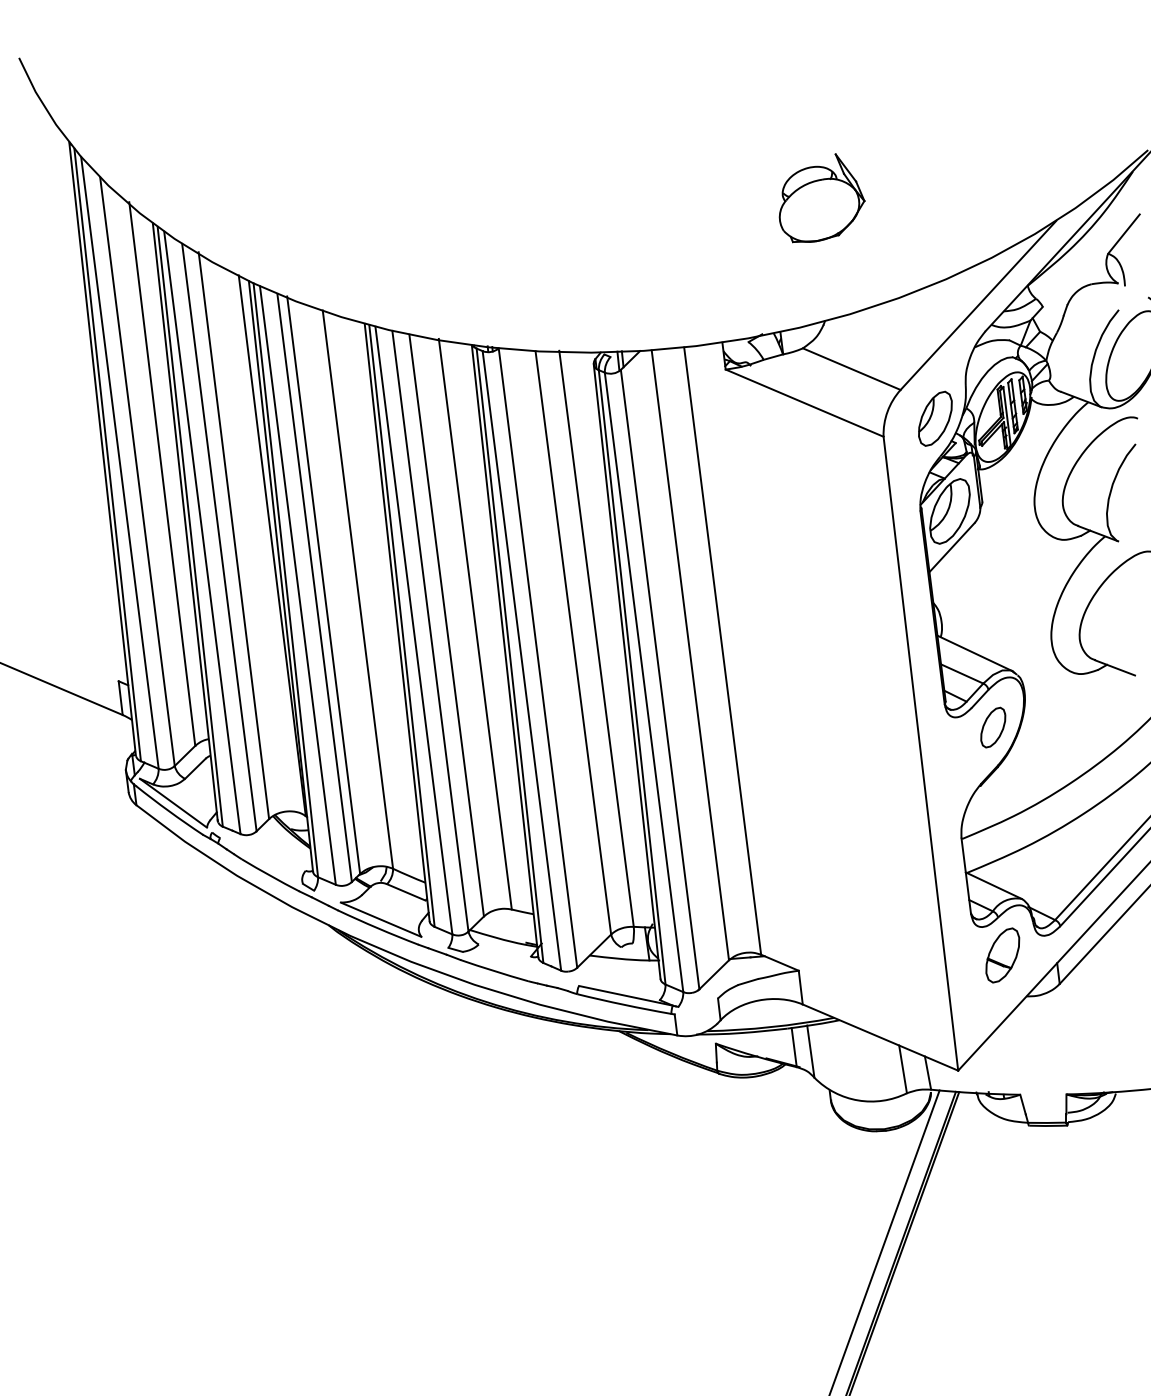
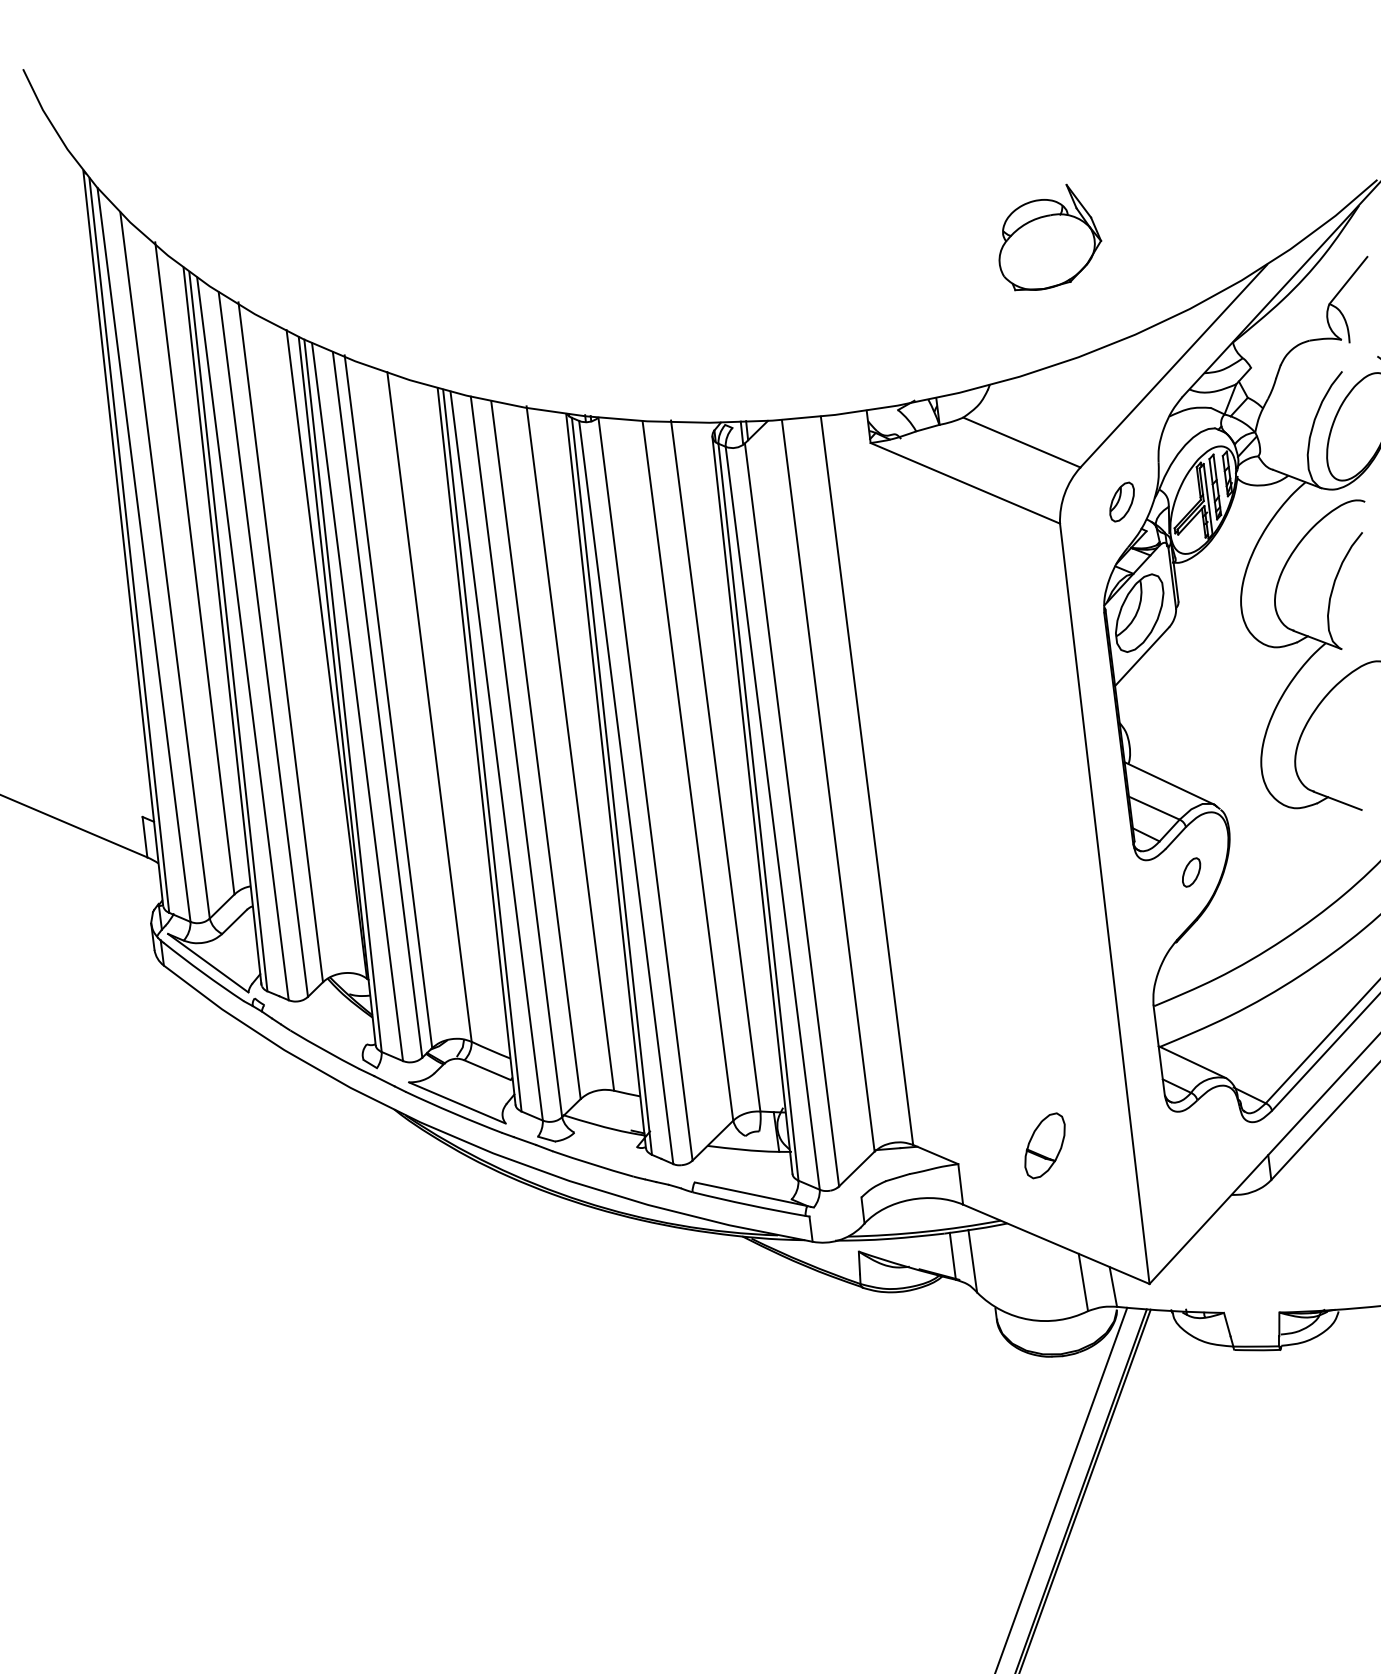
part: (822, 198) -> (1050, 237), moved
part: (934, 418) -> (1121, 501), size x0.6
part: (993, 727) -> (1191, 872), size x0.6
part: (1002, 955) -> (1044, 1145), moved

